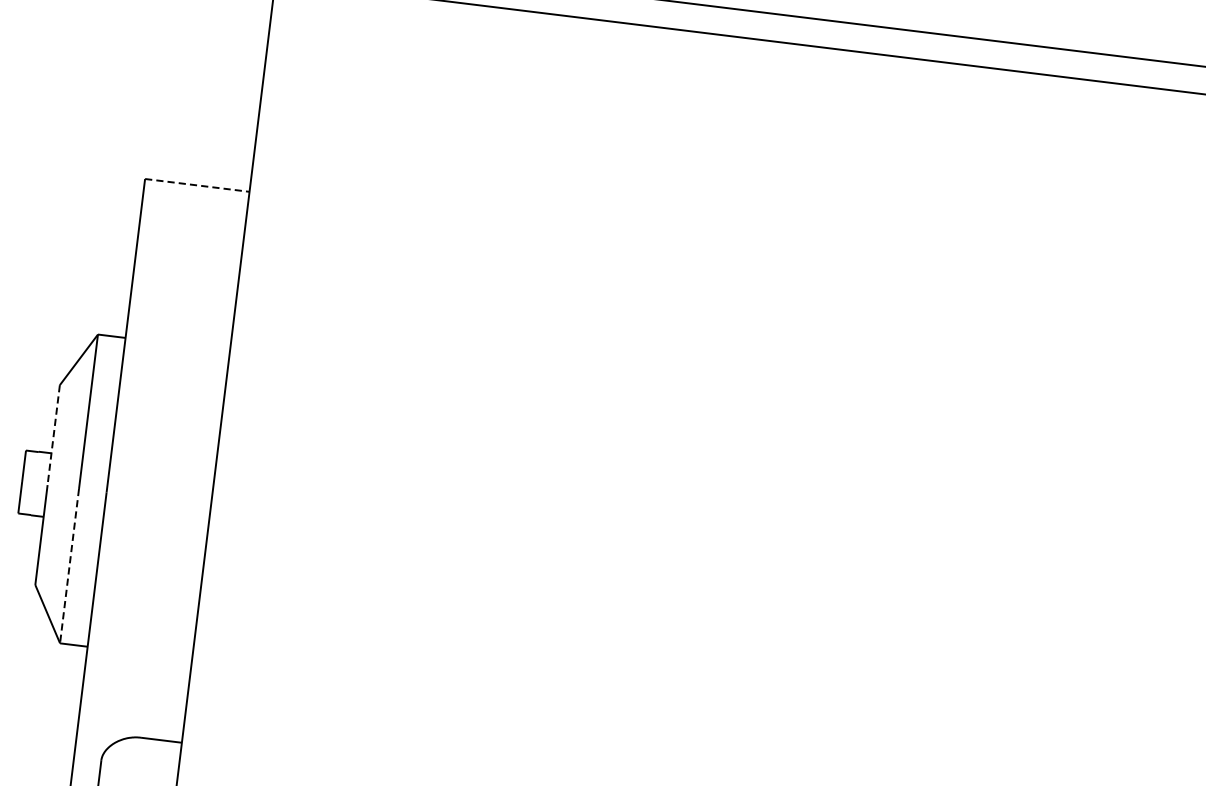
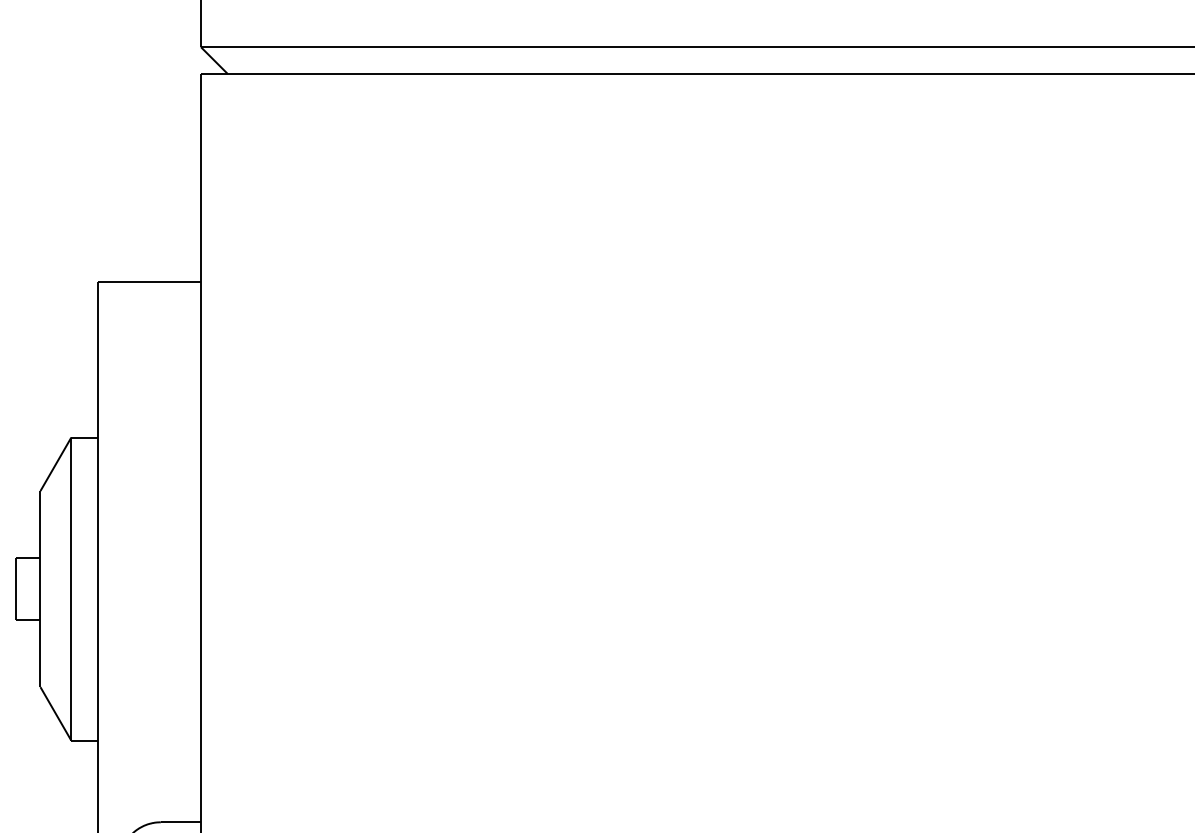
line: (198, 185) -> (150, 281), dashed -> solid
line: (53, 435) -> (40, 540), dashed -> solid
line: (69, 565) -> (71, 664), dashed -> solid

